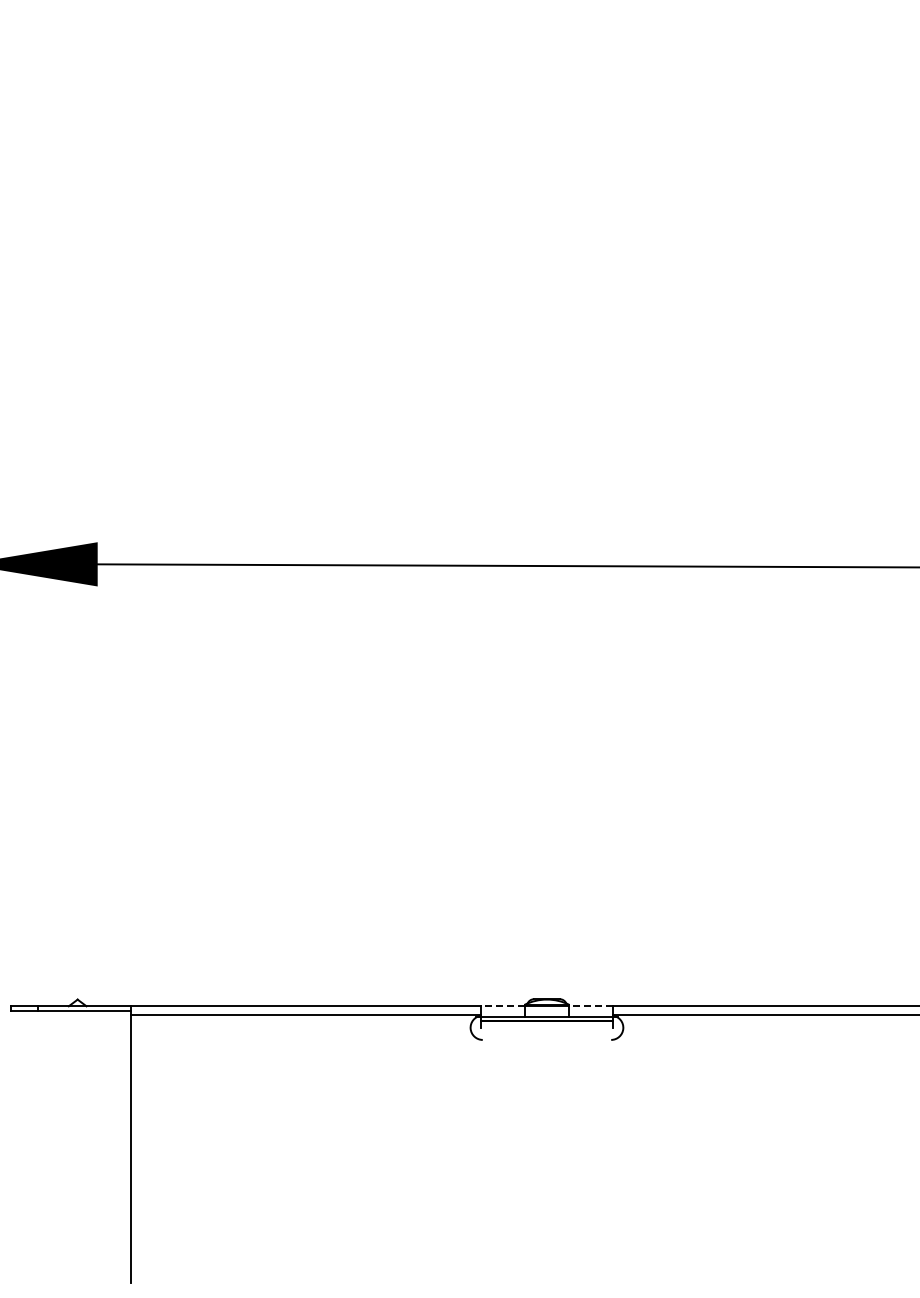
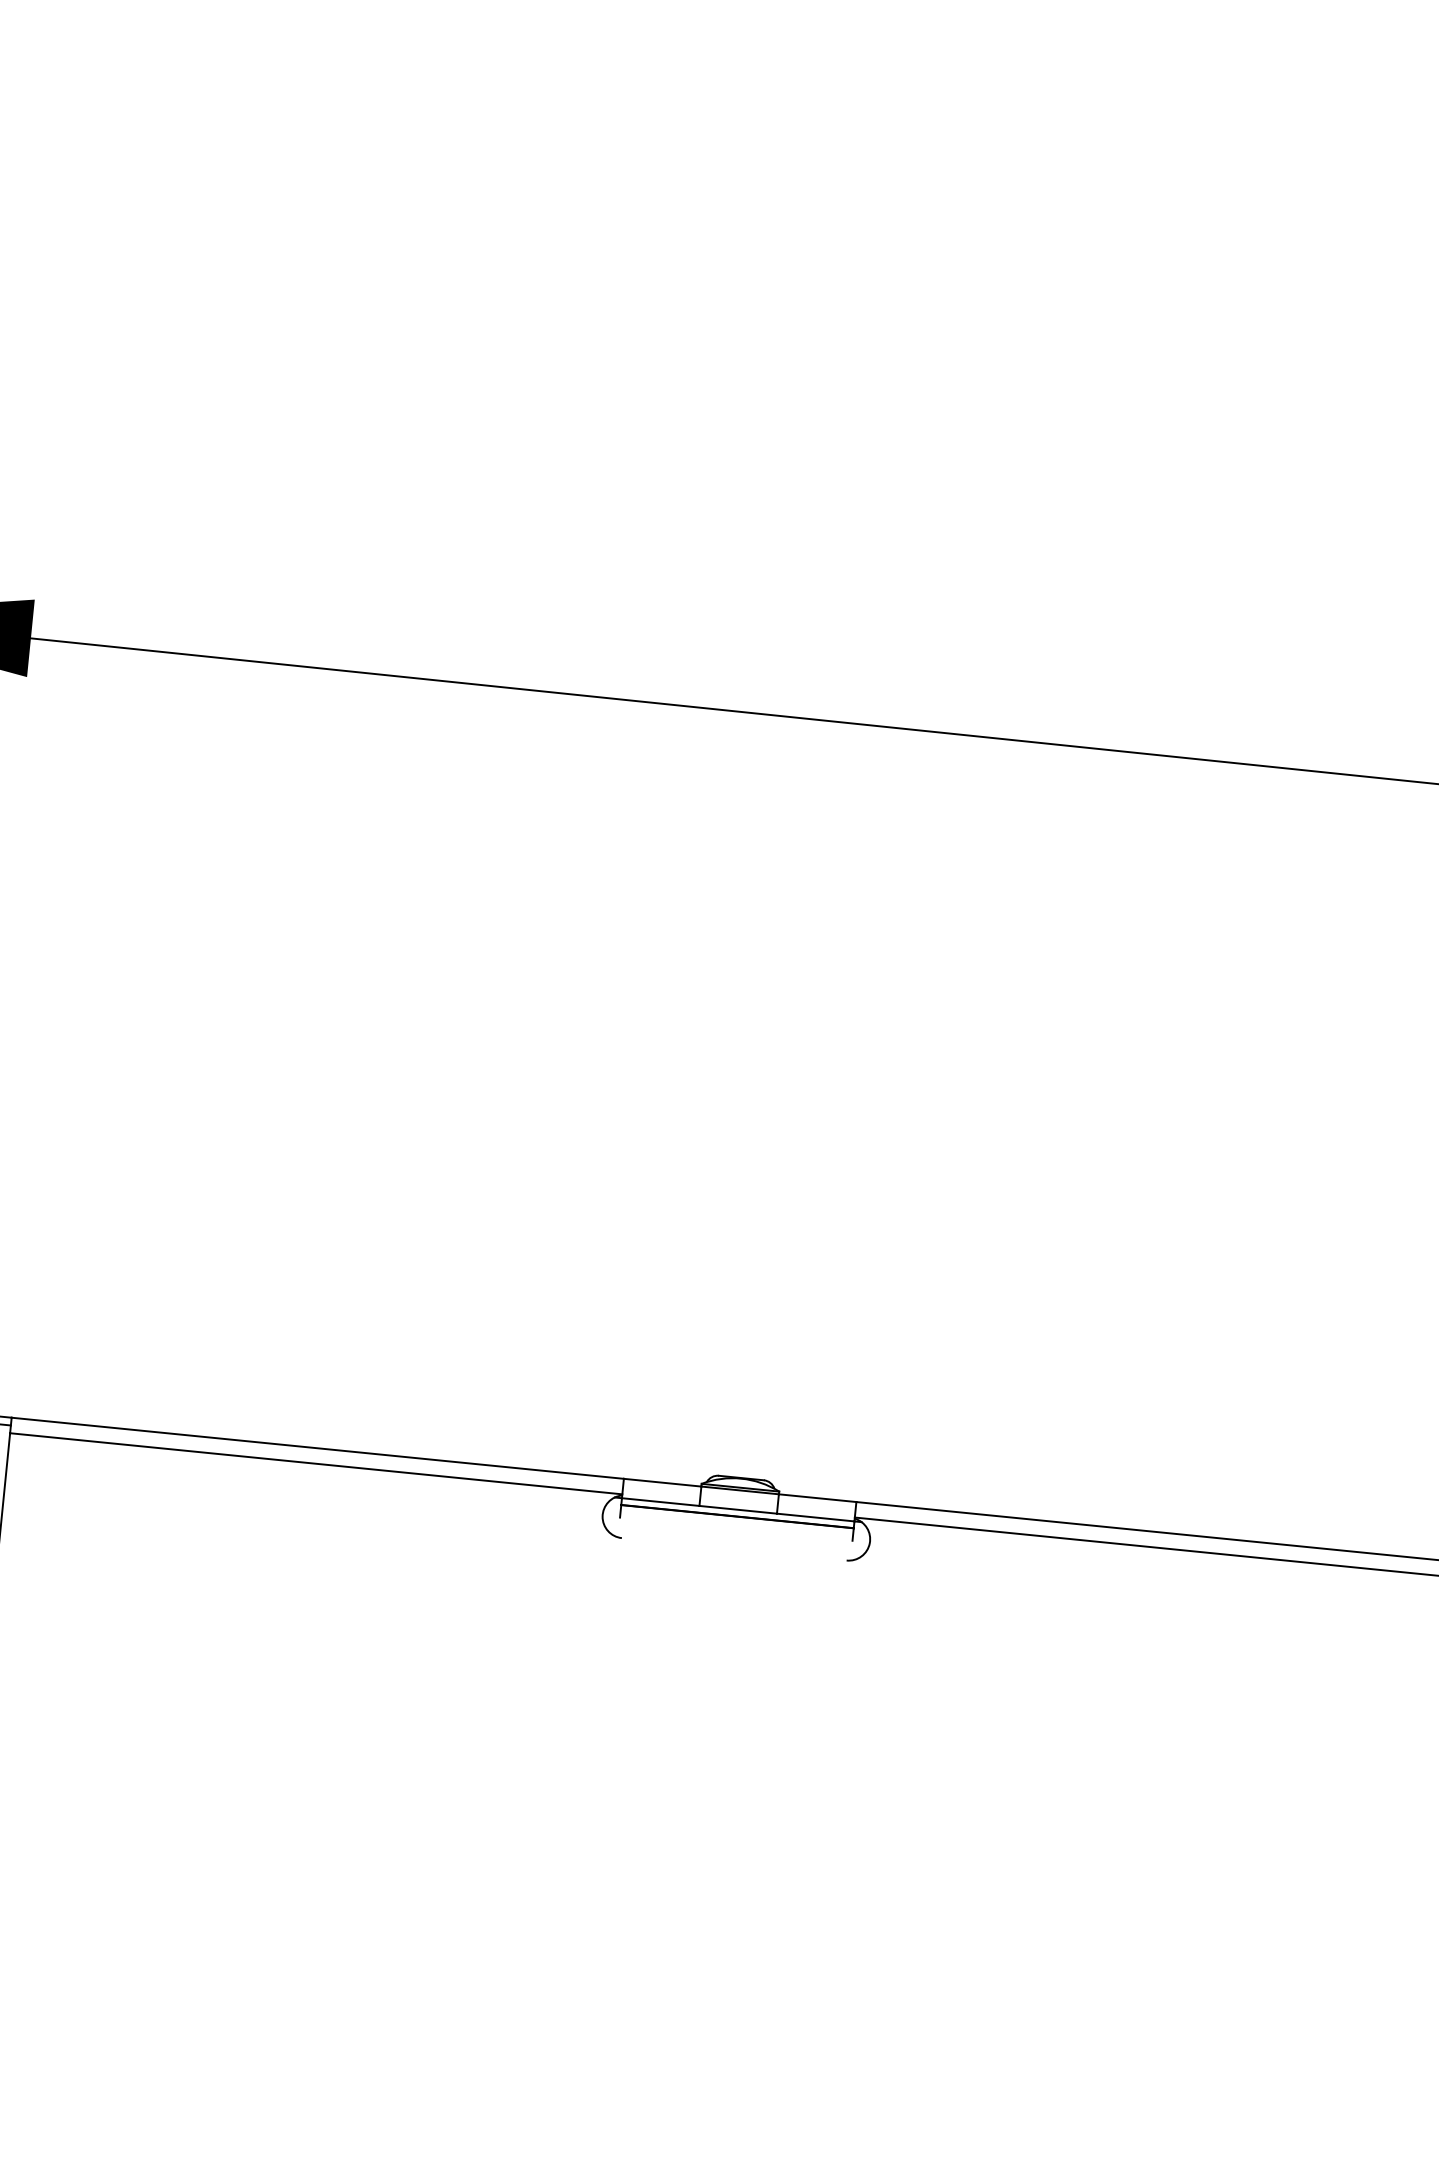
line: (502, 1006) -> (662, 1483), dashed -> solid
line: (590, 1006) -> (816, 1498), dashed -> solid

